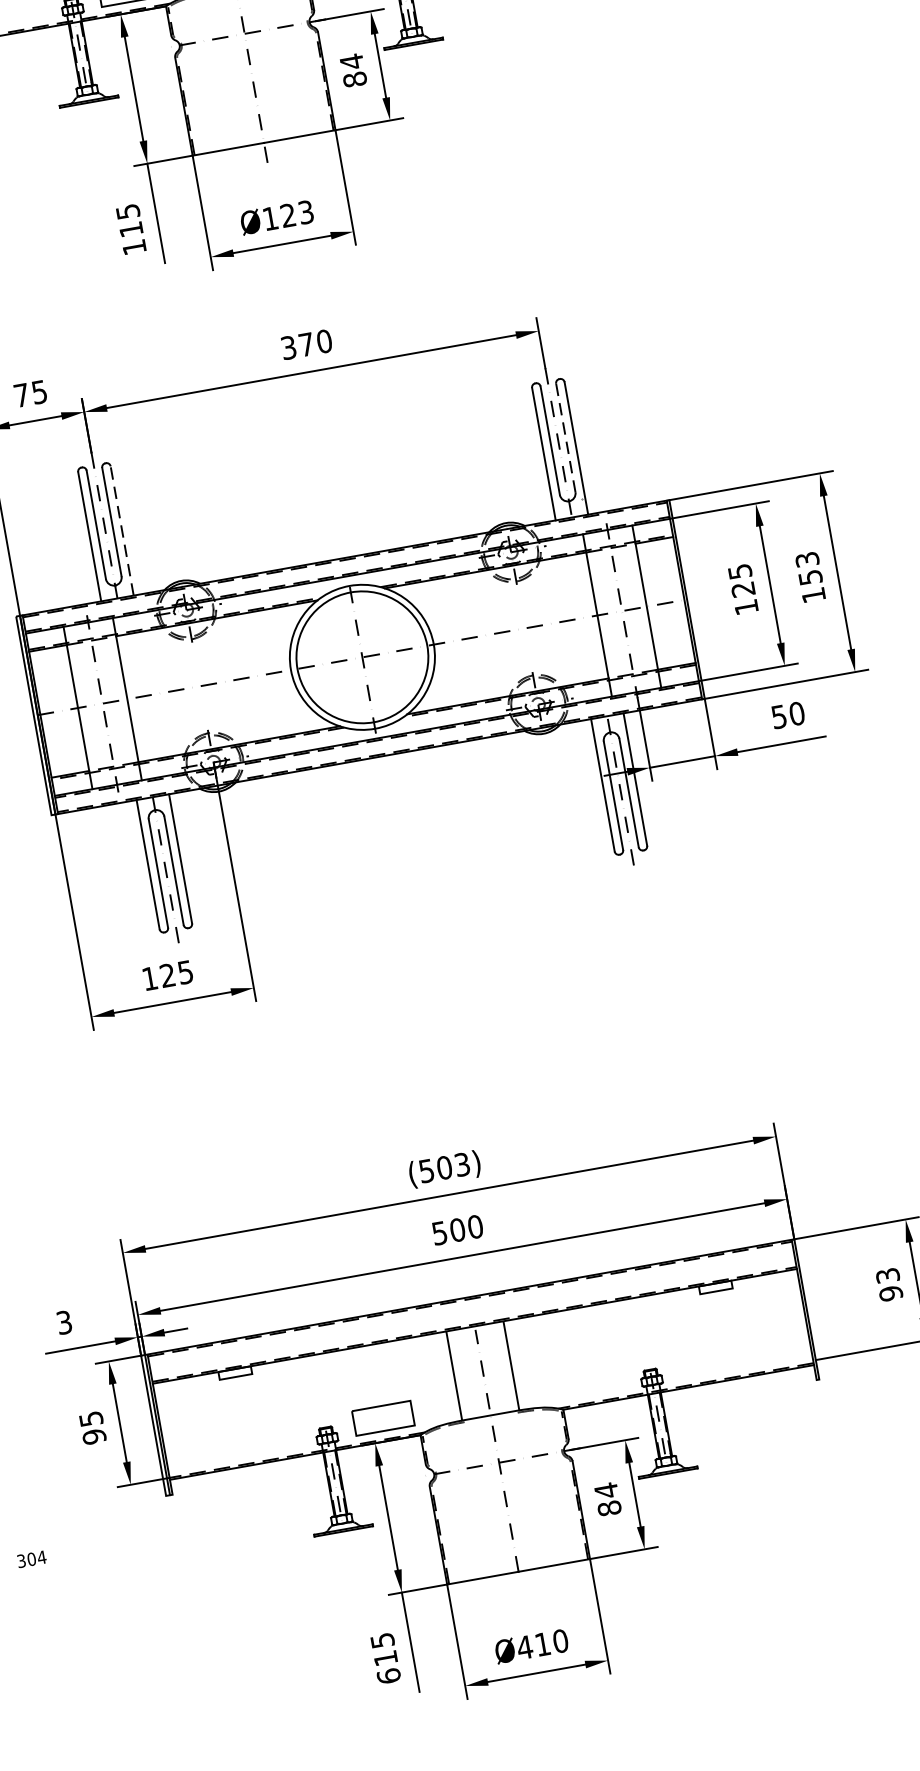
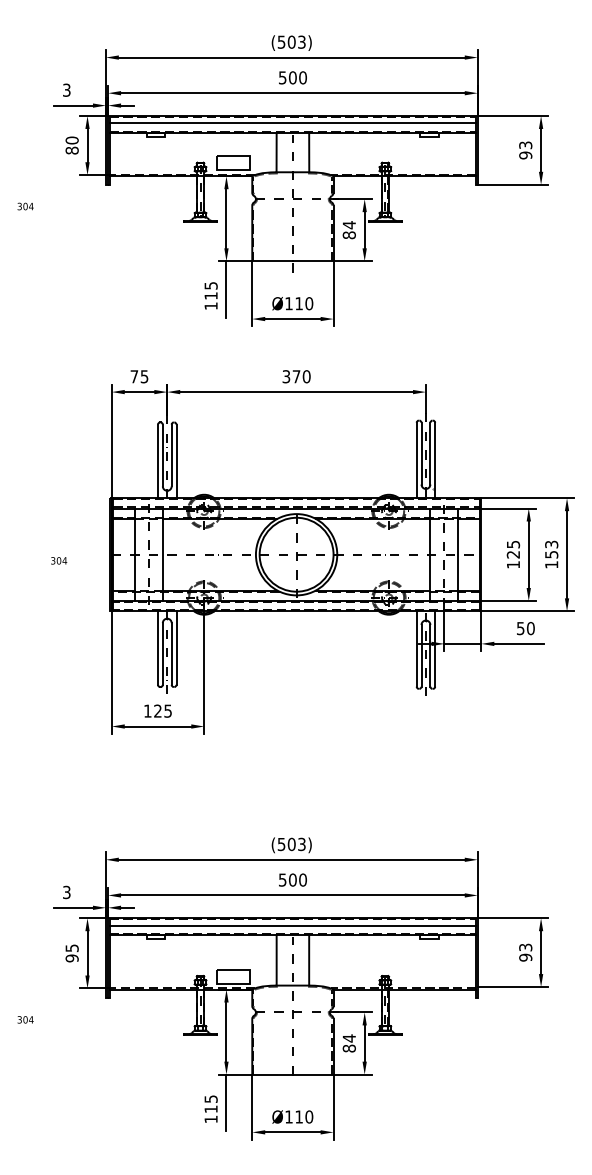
text: (297, 213) -> (304, 303), Ø123 -> Ø110
line: (565, 437) -> (430, 453), dashed -> solid
line: (122, 531) -> (176, 461), dashed -> solid
line: (471, 1310) -> (292, 925), added
text: (523, 1646) -> (288, 1116), Ø410 -> Ø110
text: (387, 1676) -> (210, 1119), 615 -> 115

